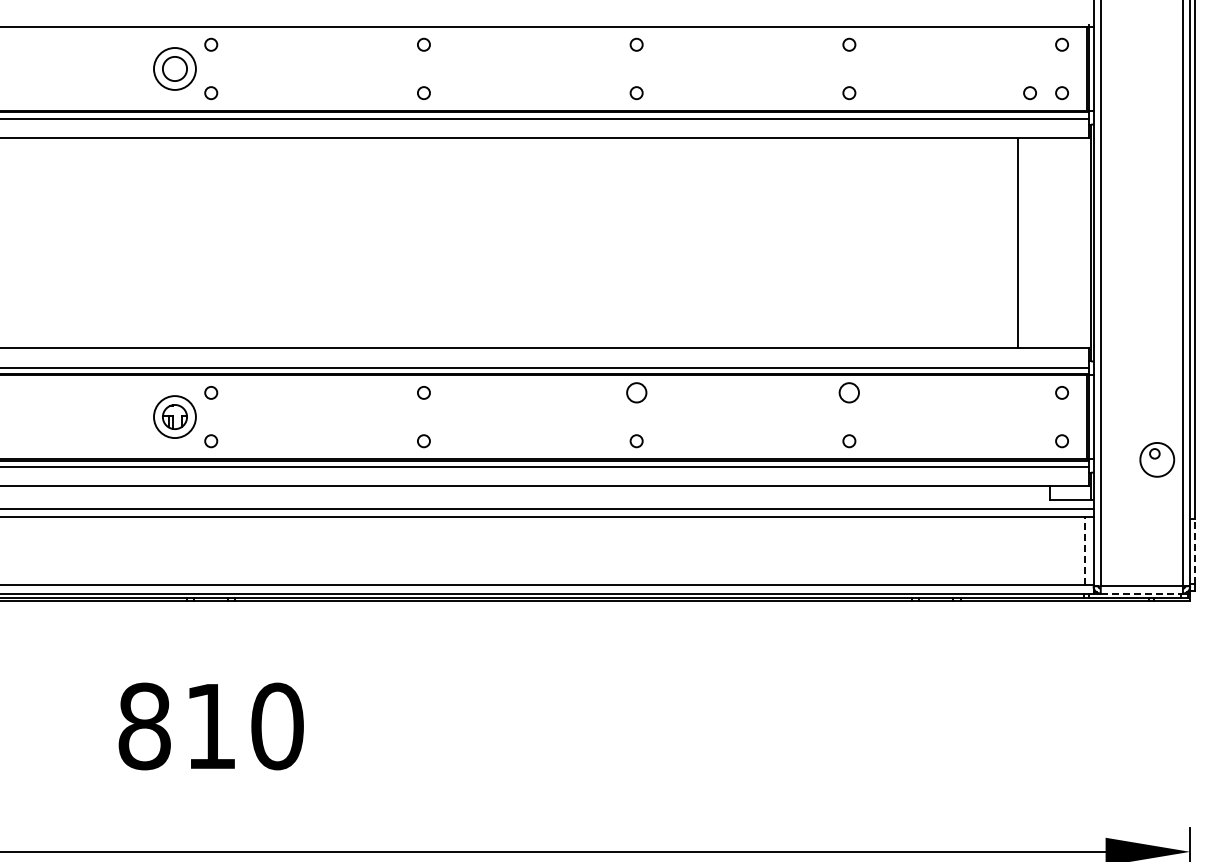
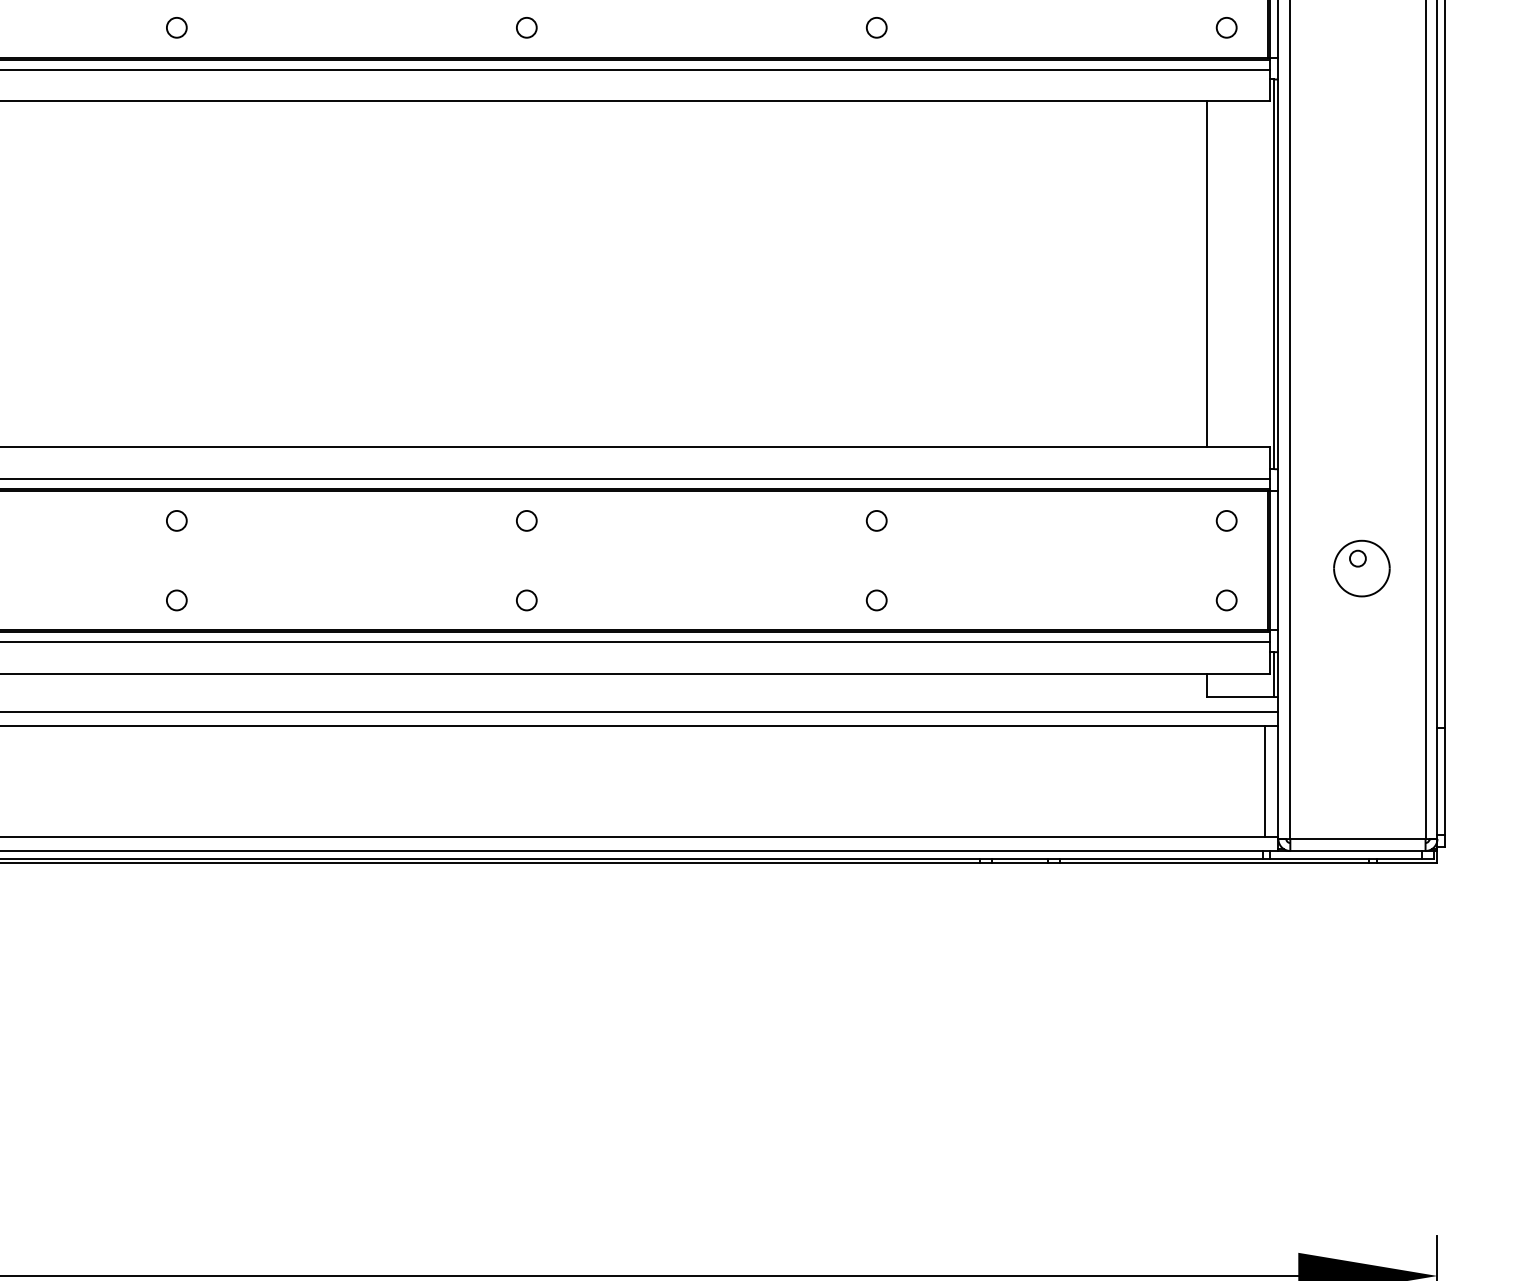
circle: (1029, 93) -> (1173, 28), removed
line: (1018, 242) -> (1207, 273), moved
circle: (636, 392) -> (526, 520), size x0.62
circle: (849, 392) -> (876, 520), size x0.62
part: (1157, 459) -> (1362, 567), moved
line: (1085, 551) -> (1265, 781), dashed -> solid
line: (1195, 551) -> (1446, 781), dashed -> solid
line: (1142, 593) -> (1358, 850), dashed -> solid

